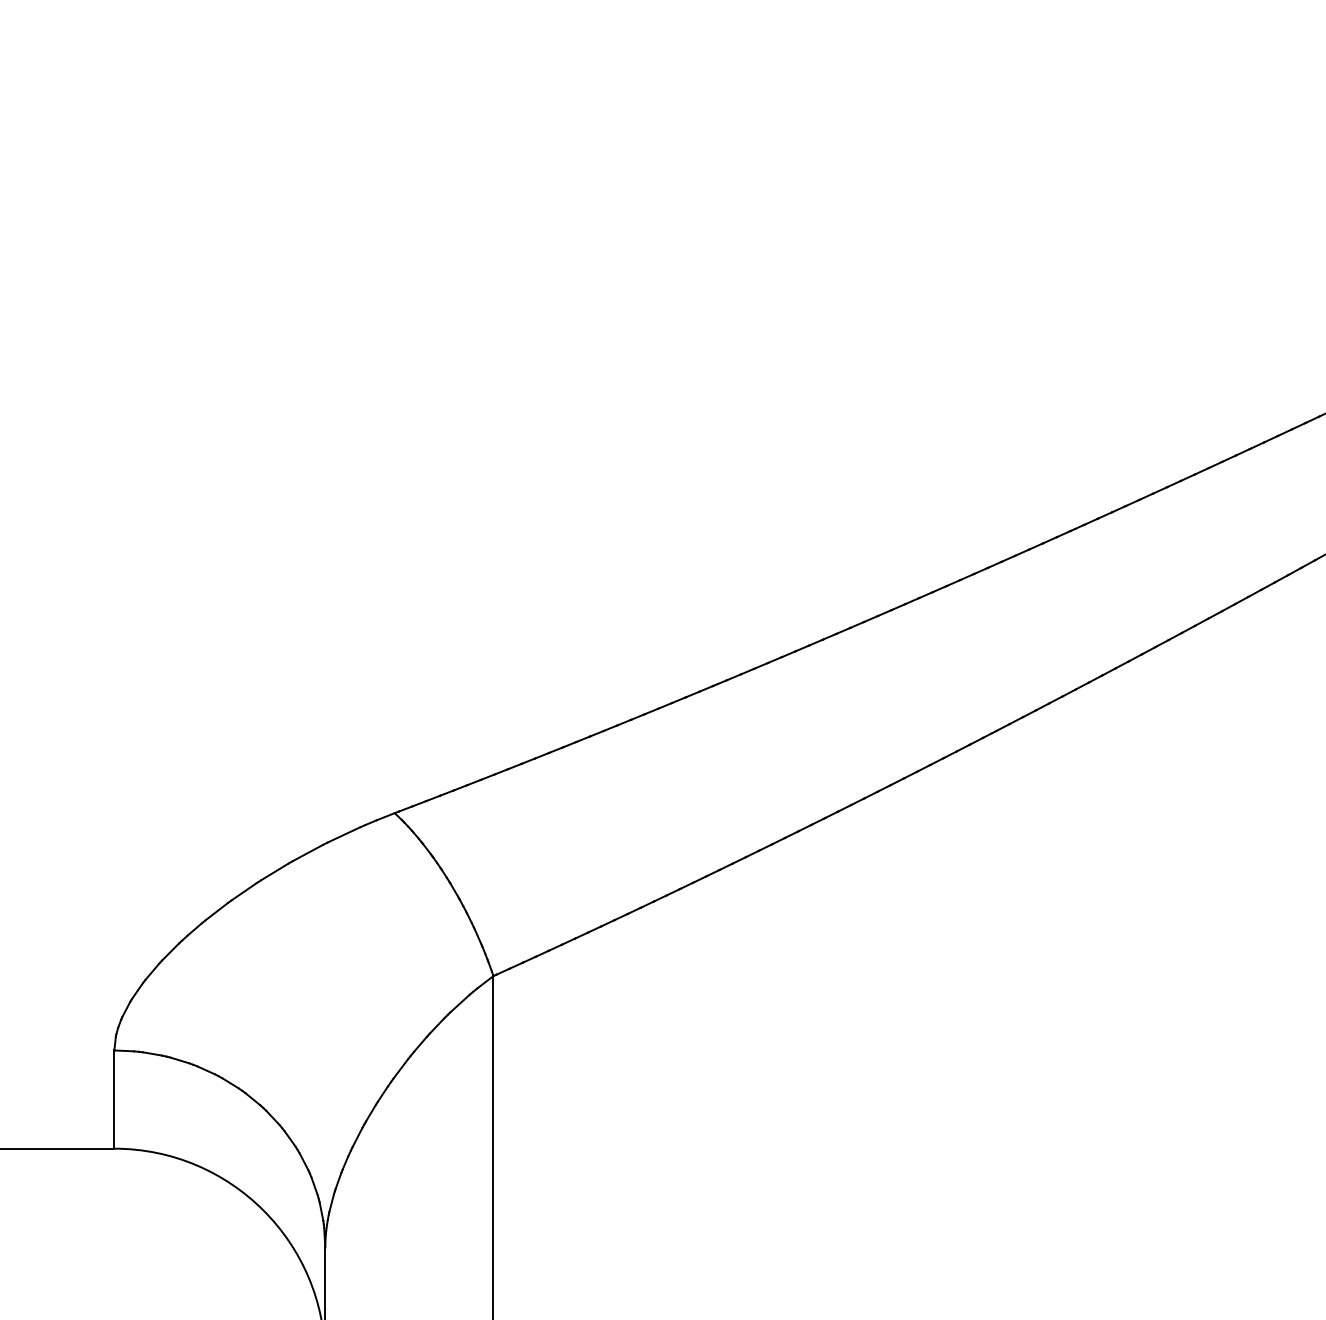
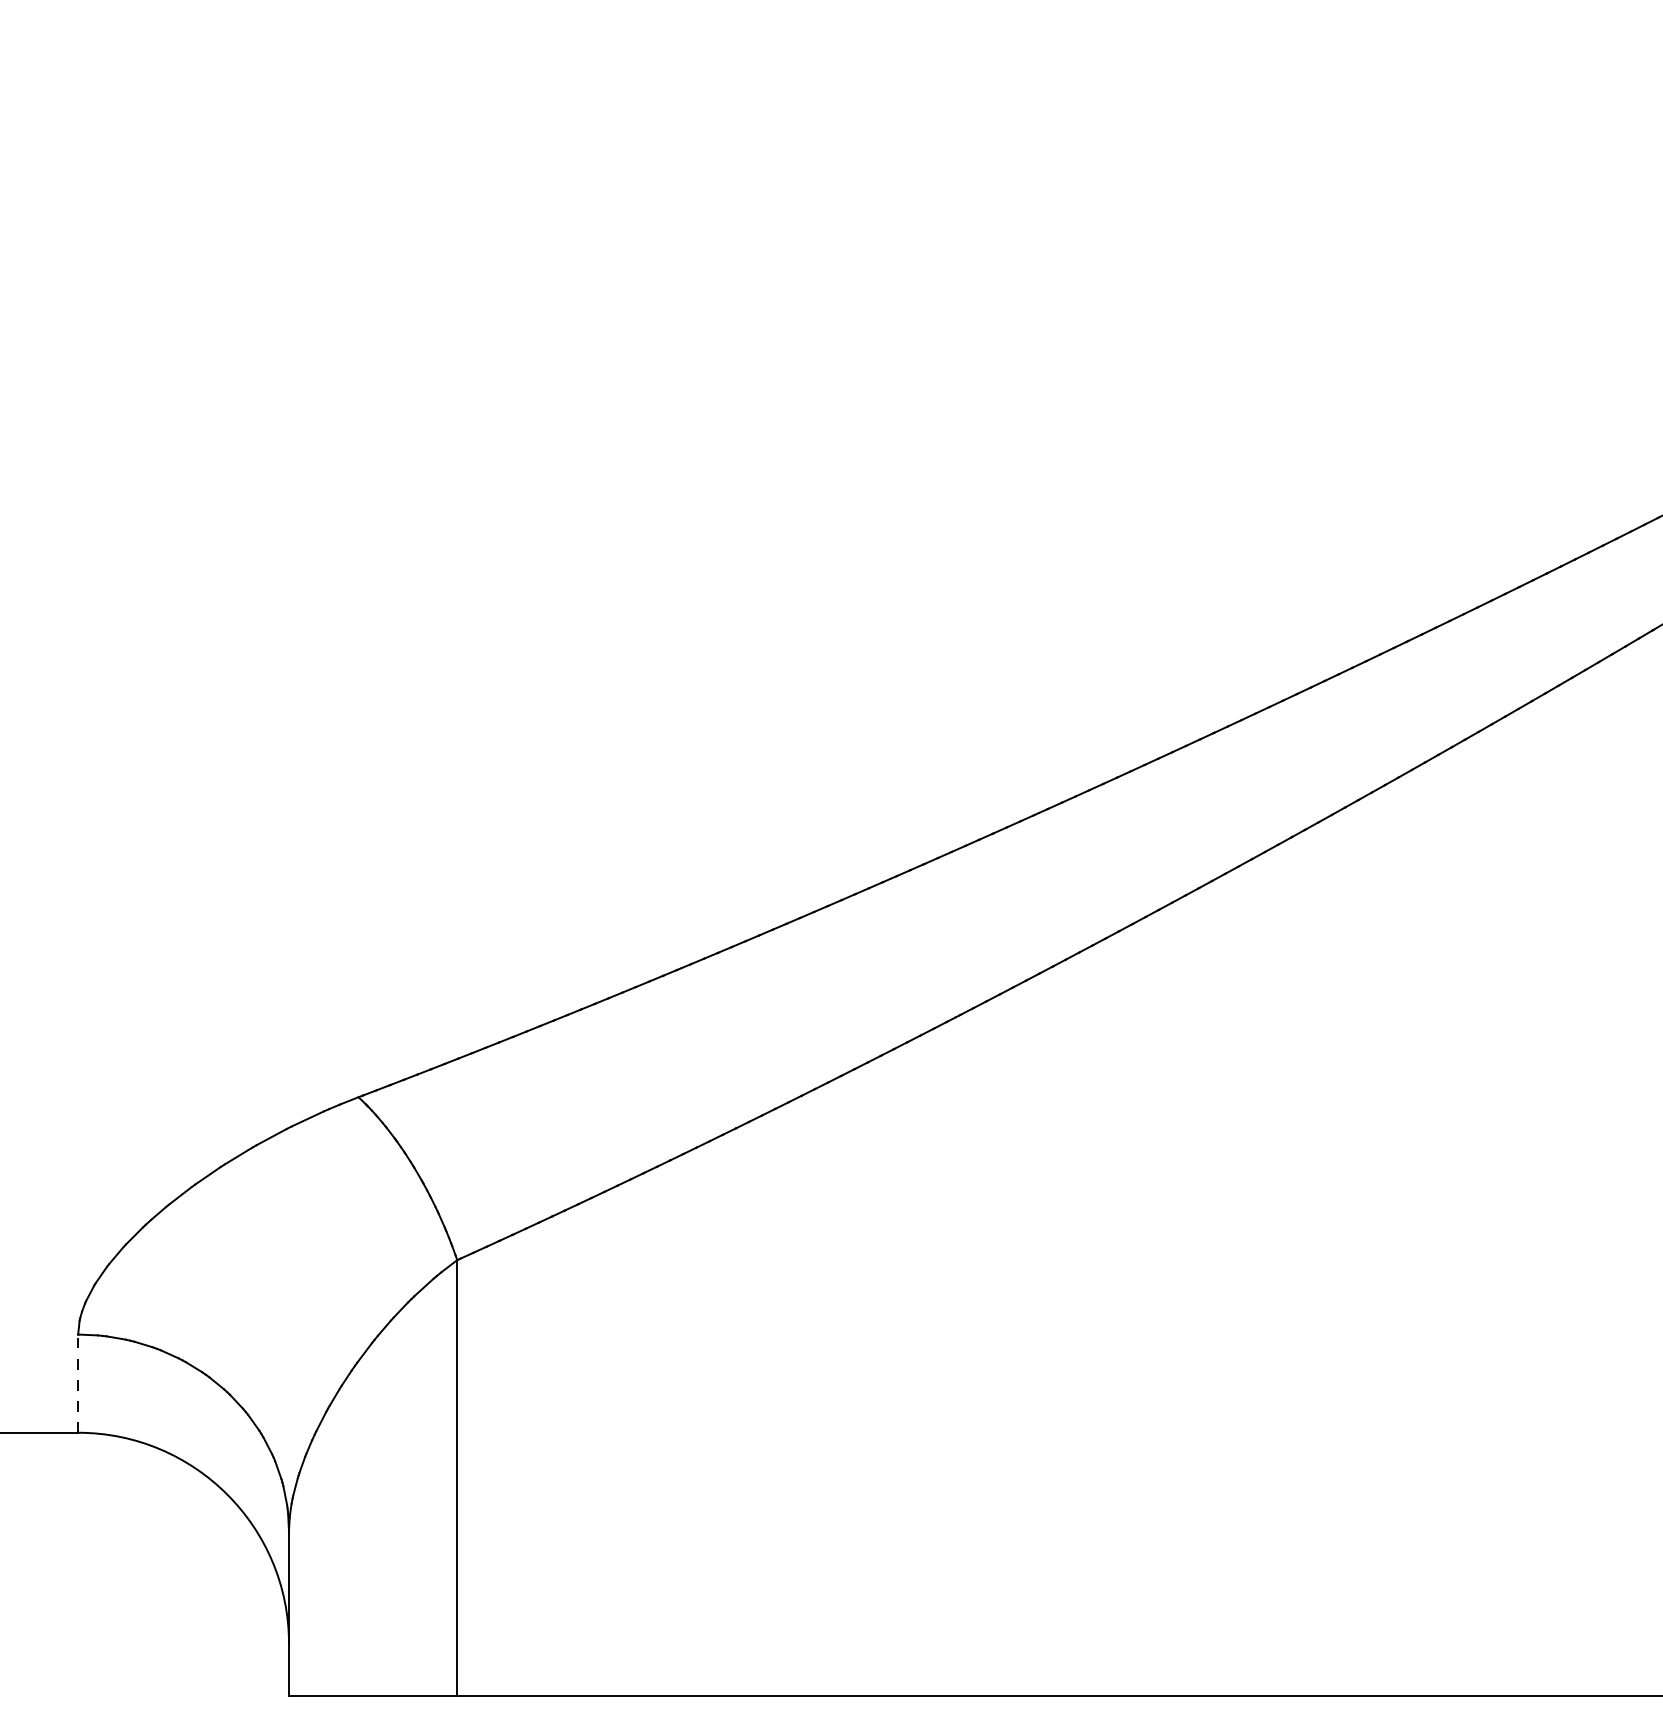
line: (114, 1099) -> (78, 1383), solid -> dashed

